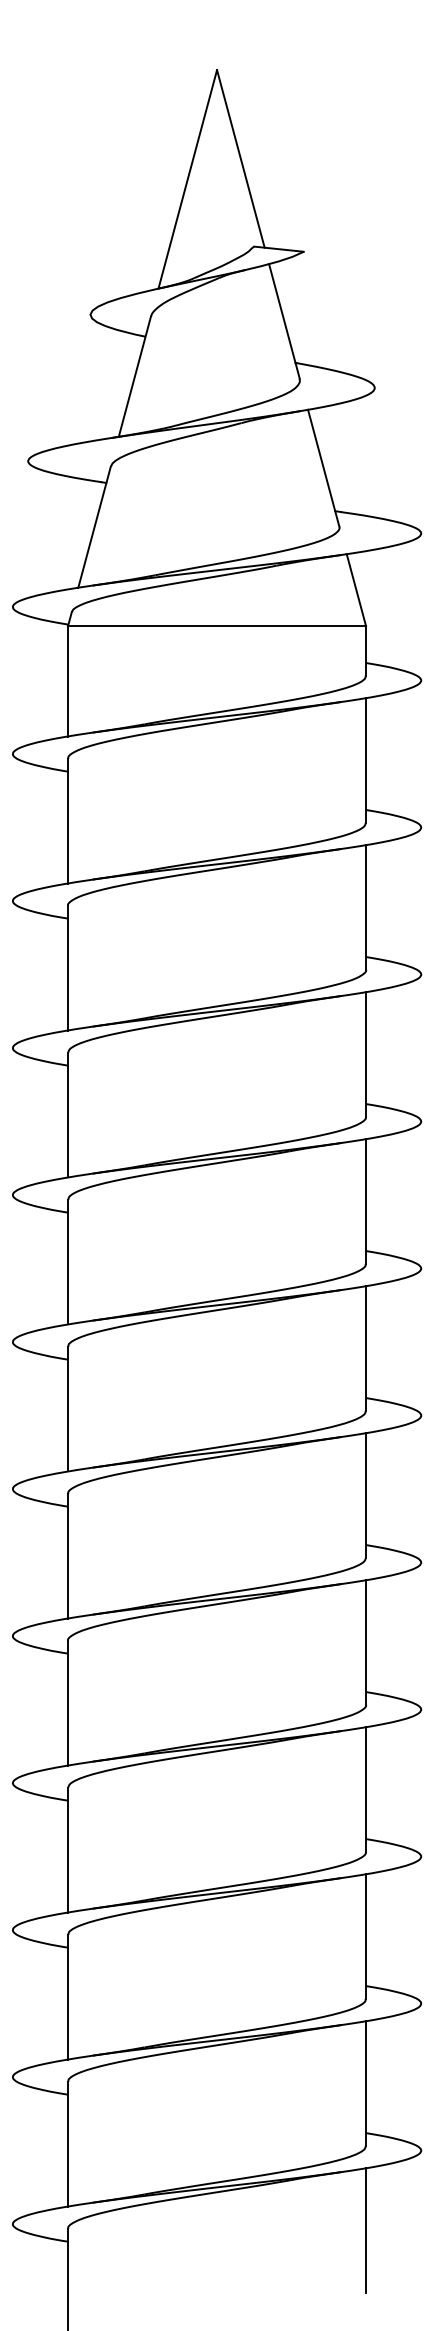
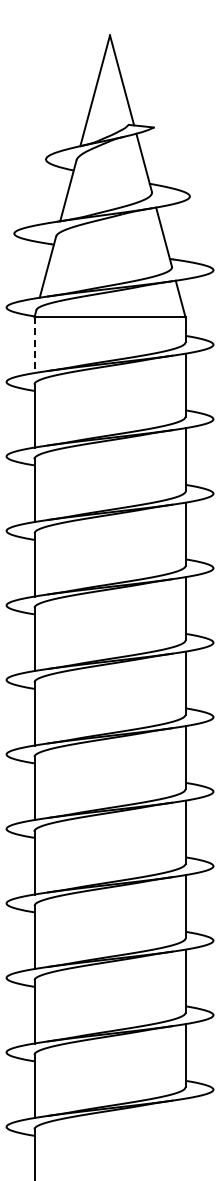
line: (68, 681) -> (34, 345), solid -> dashed
line: (365, 2229) -> (185, 1129), removed

